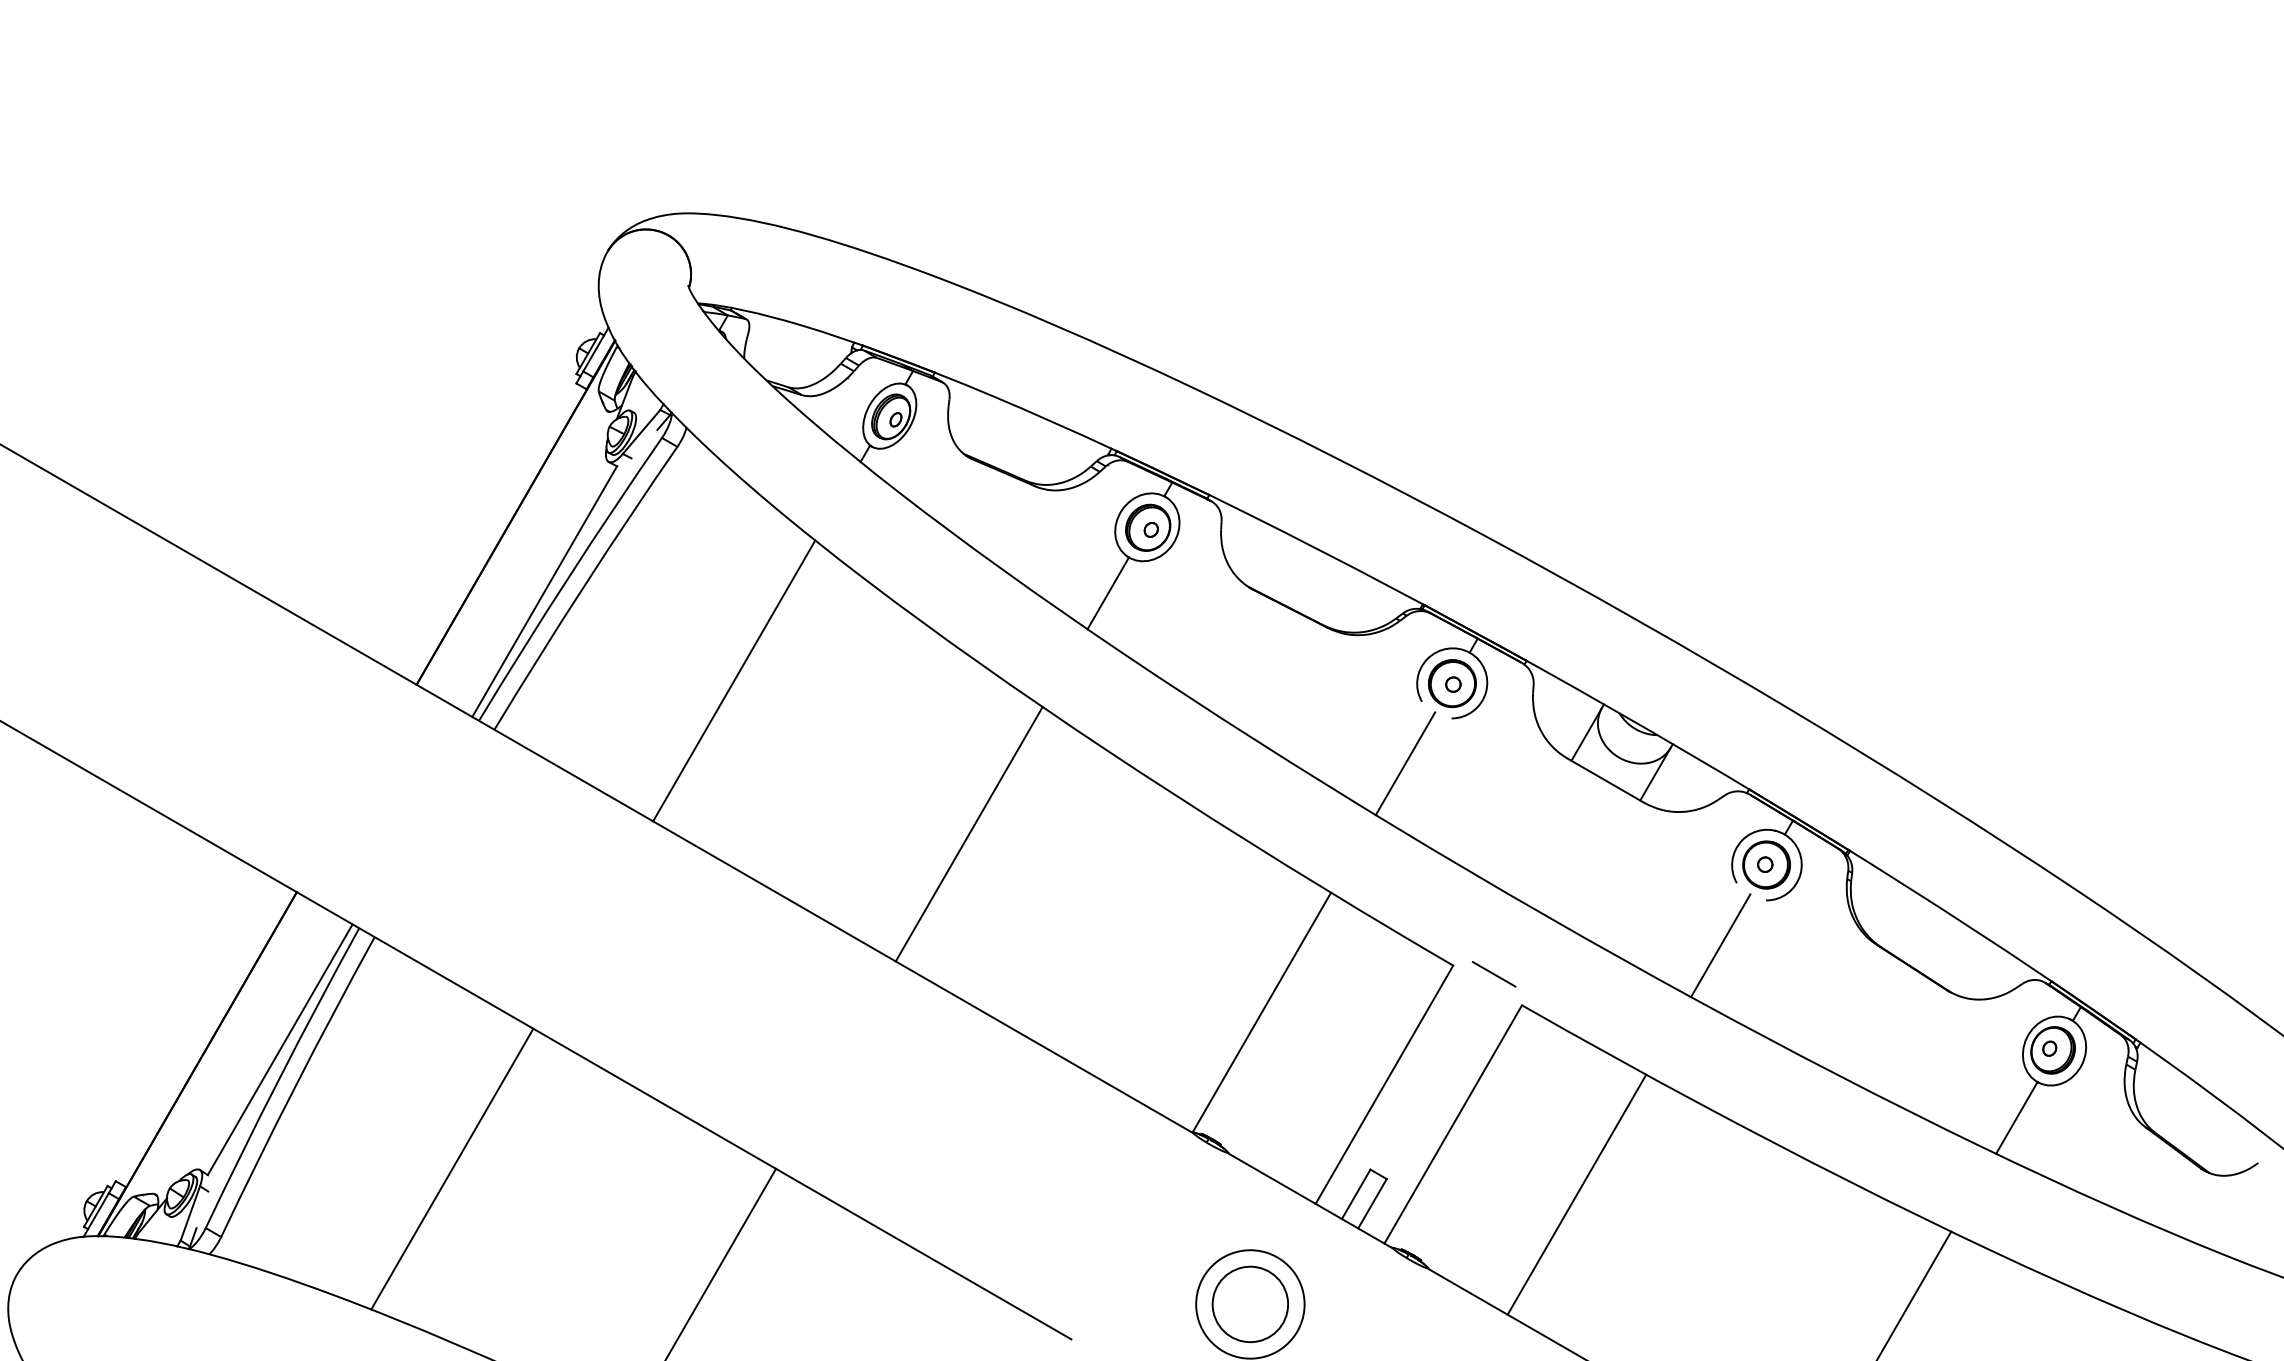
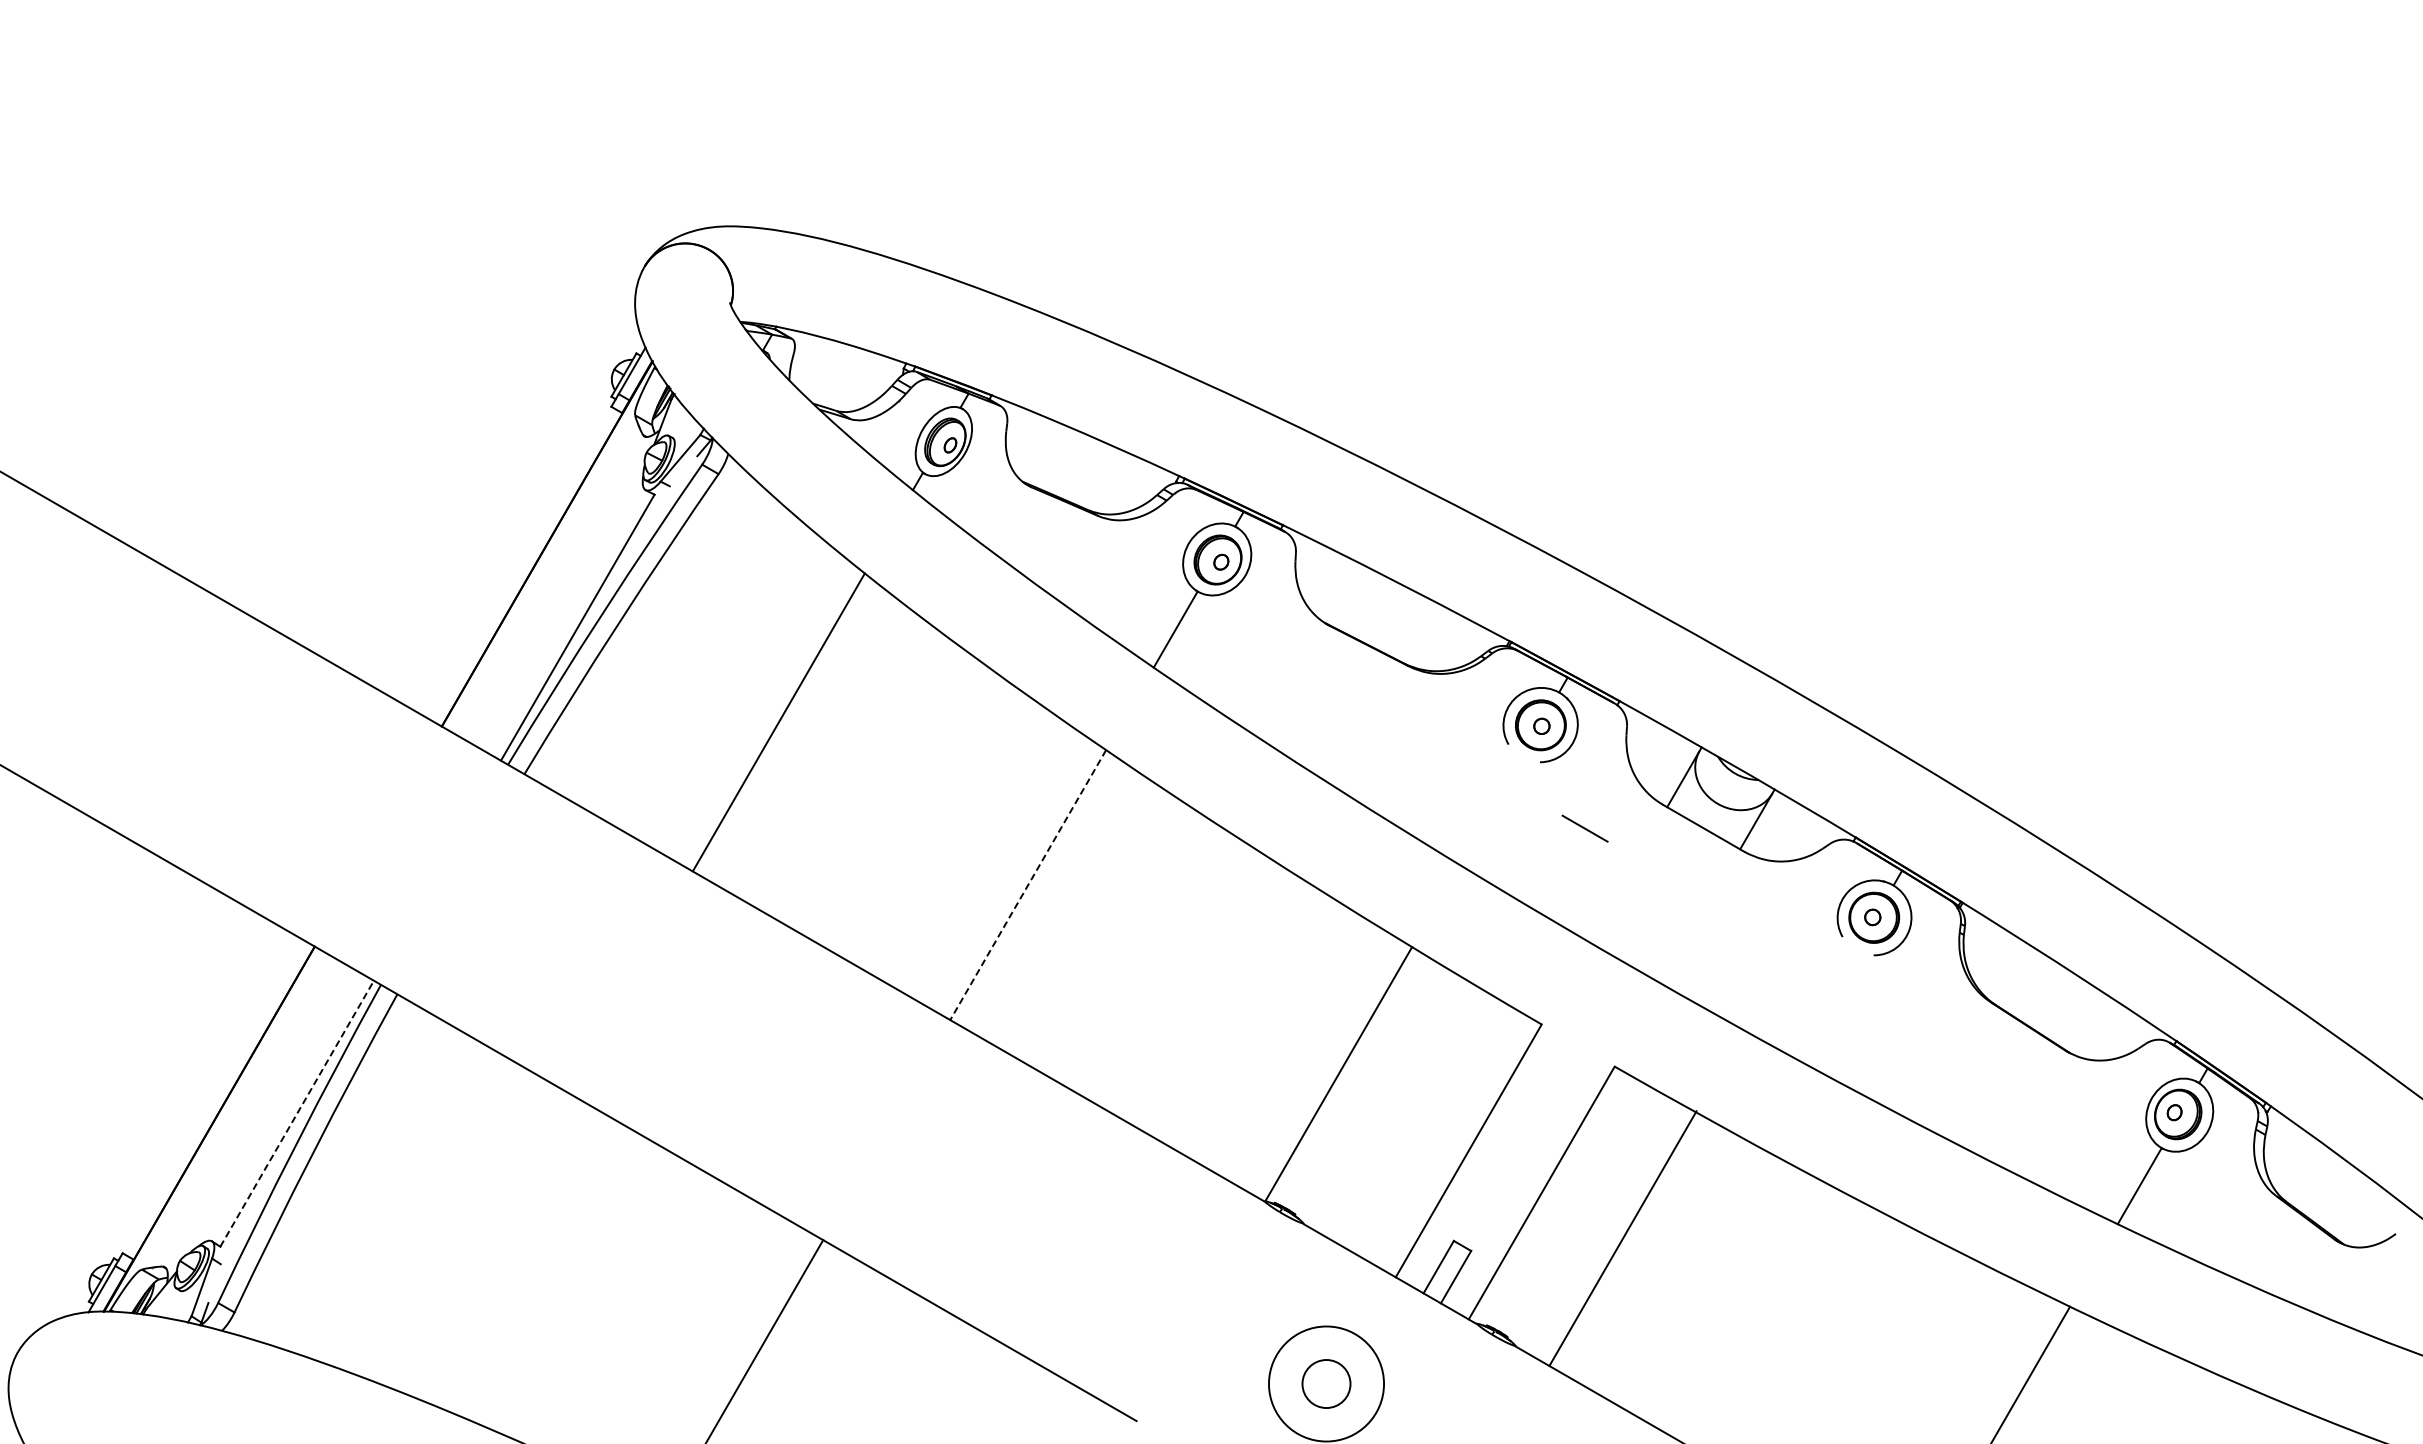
line: (1404, 762) -> (1490, 809), removed
line: (969, 834) -> (1028, 885), solid -> dashed
line: (1720, 944) -> (1825, 1002), removed
line: (1493, 974) -> (1584, 828), moved
line: (280, 1049) -> (297, 1113), solid -> dashed
line: (452, 1169) -> (479, 1240), removed
line: (1576, 1194) -> (1622, 1238), moved
circle: (1250, 1304) -> (1326, 1384), size x0.6

